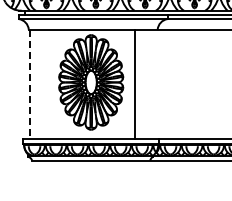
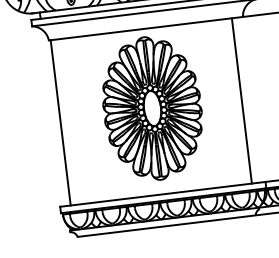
line: (29, 84) -> (59, 122), dashed -> solid
line: (135, 84) -> (242, 100), moved

